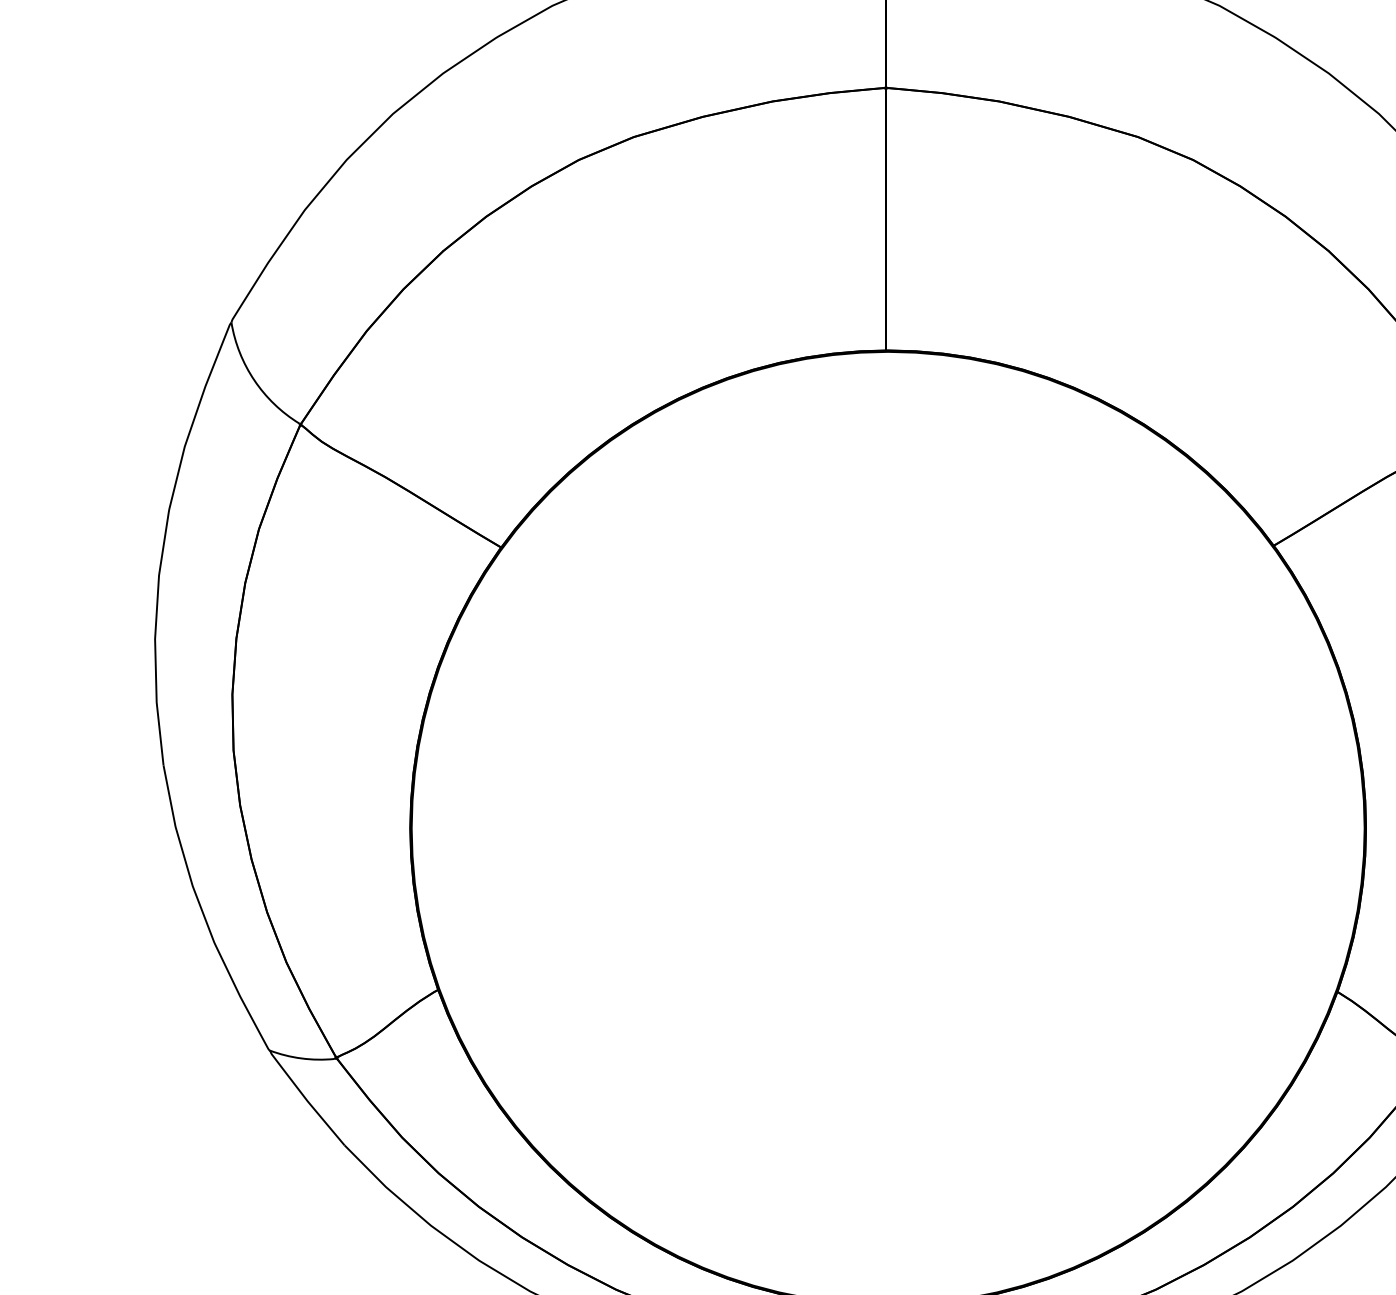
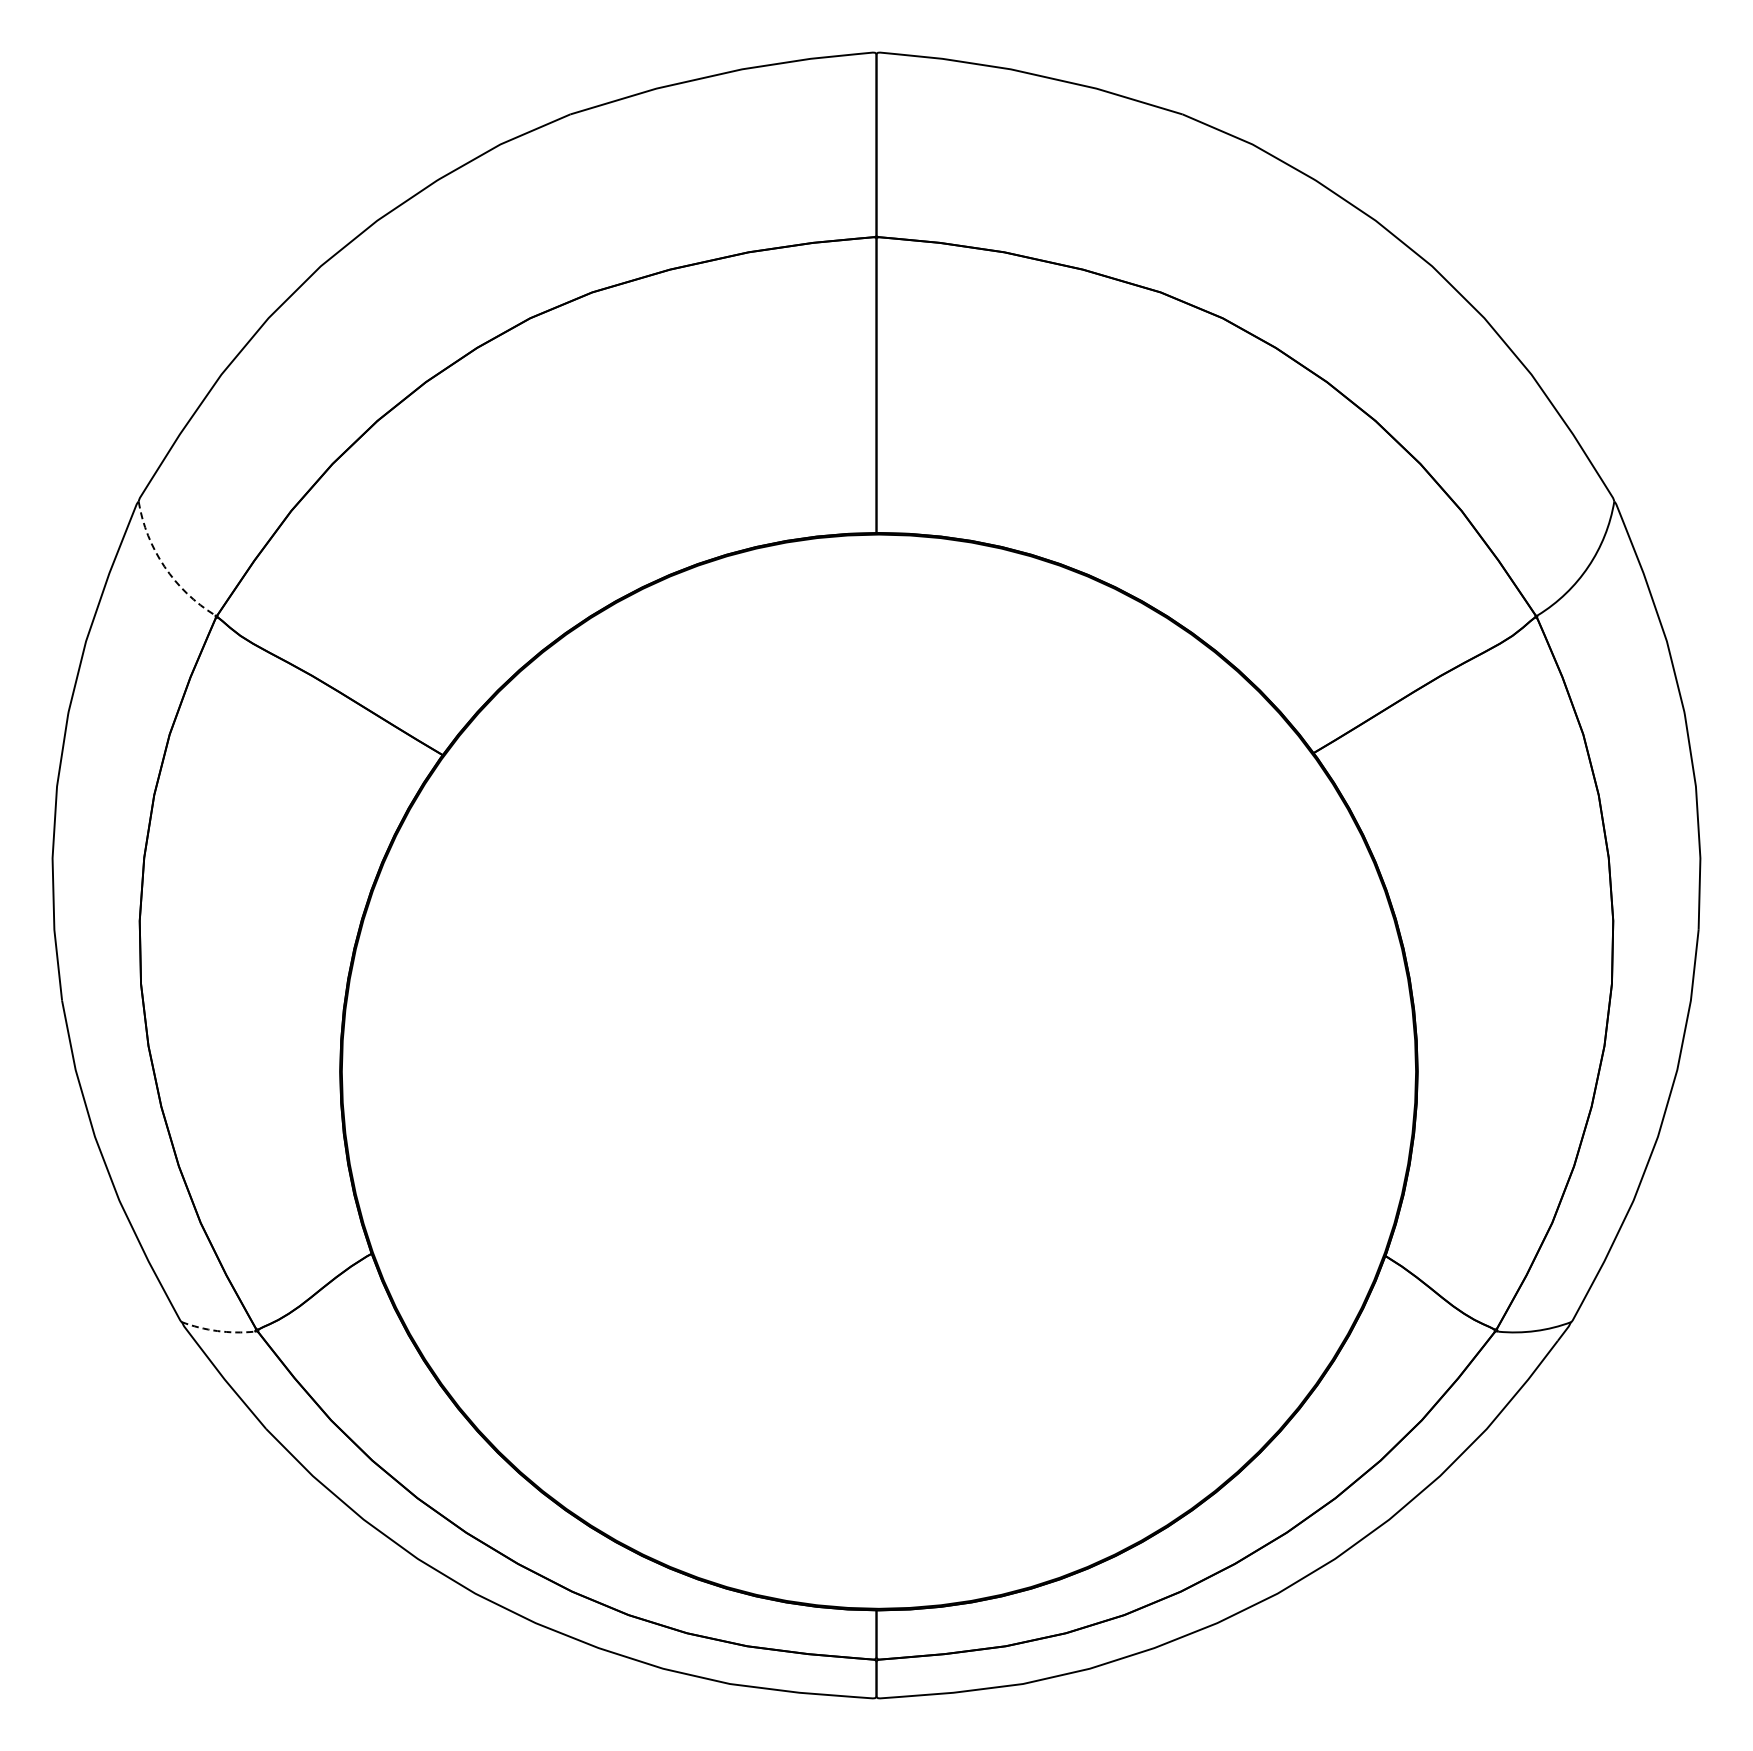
arc: (254, 380) -> (164, 566), solid -> dashed
arc: (301, 1058) -> (217, 1331), solid -> dashed

